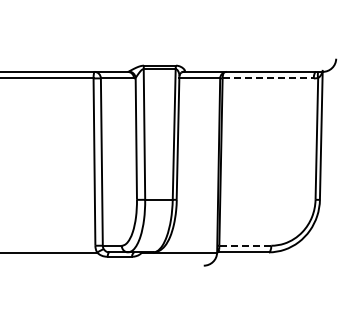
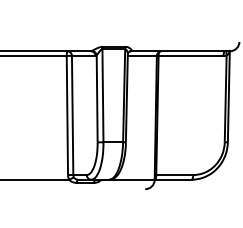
line: (268, 78) -> (191, 55), dashed -> solid
line: (245, 245) -> (174, 174), dashed -> solid

